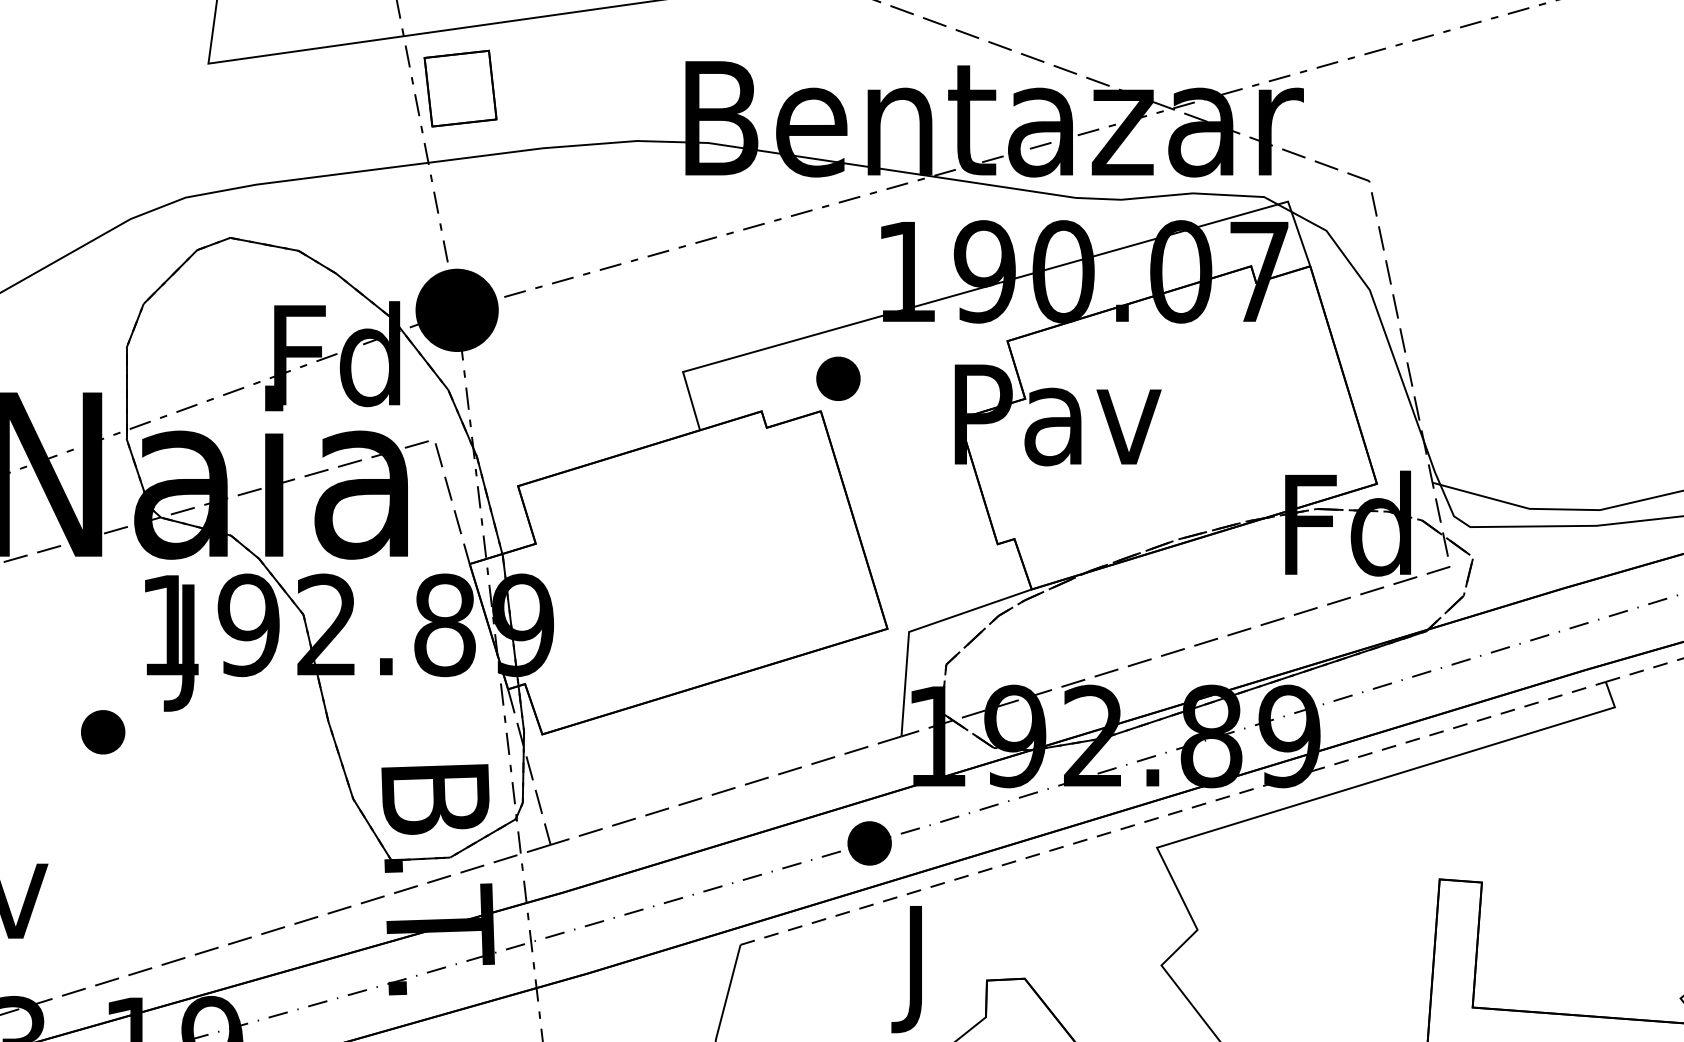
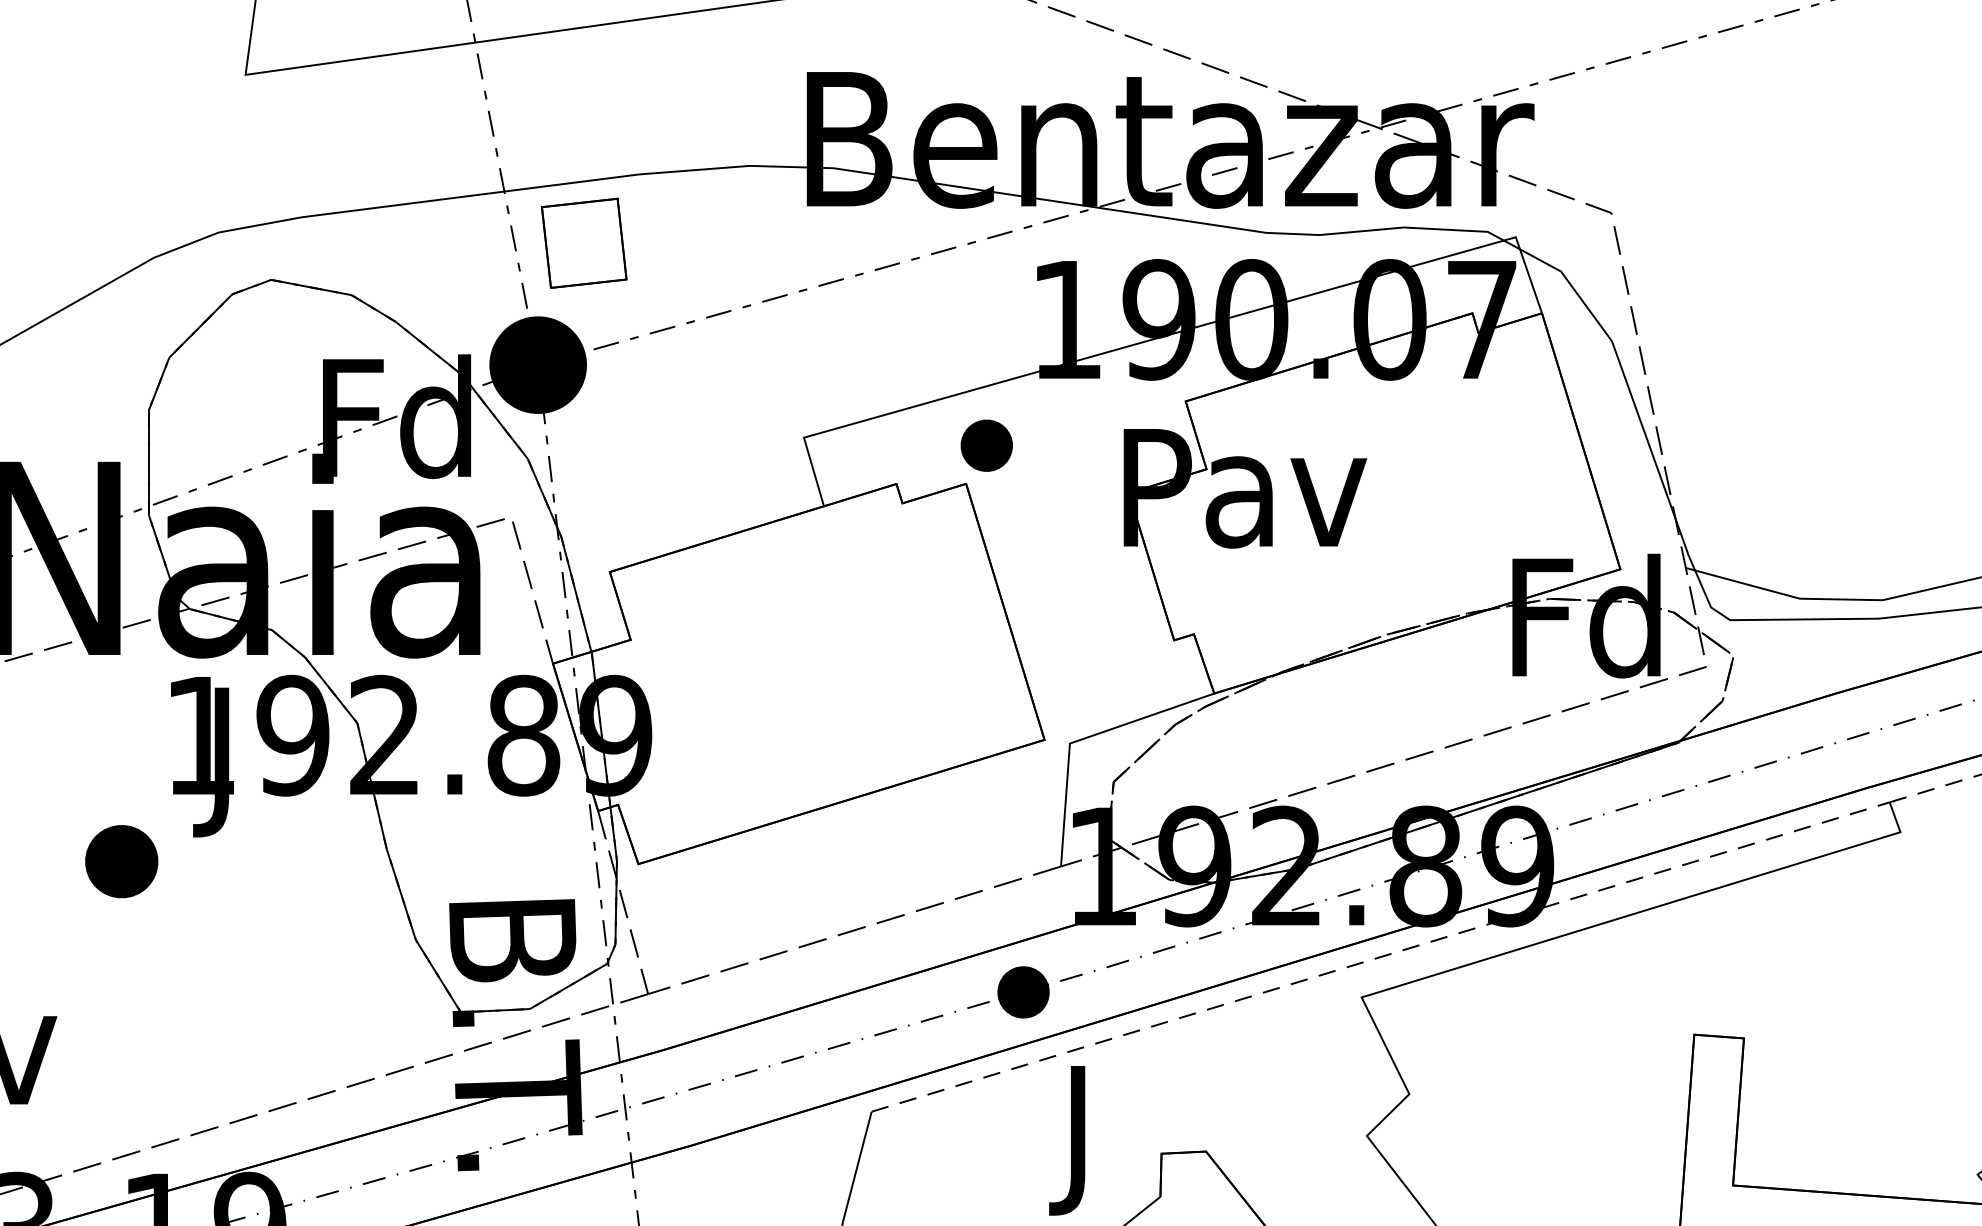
part: (460, 87) -> (584, 242), moved
part: (103, 732) -> (121, 861), size x1.4

